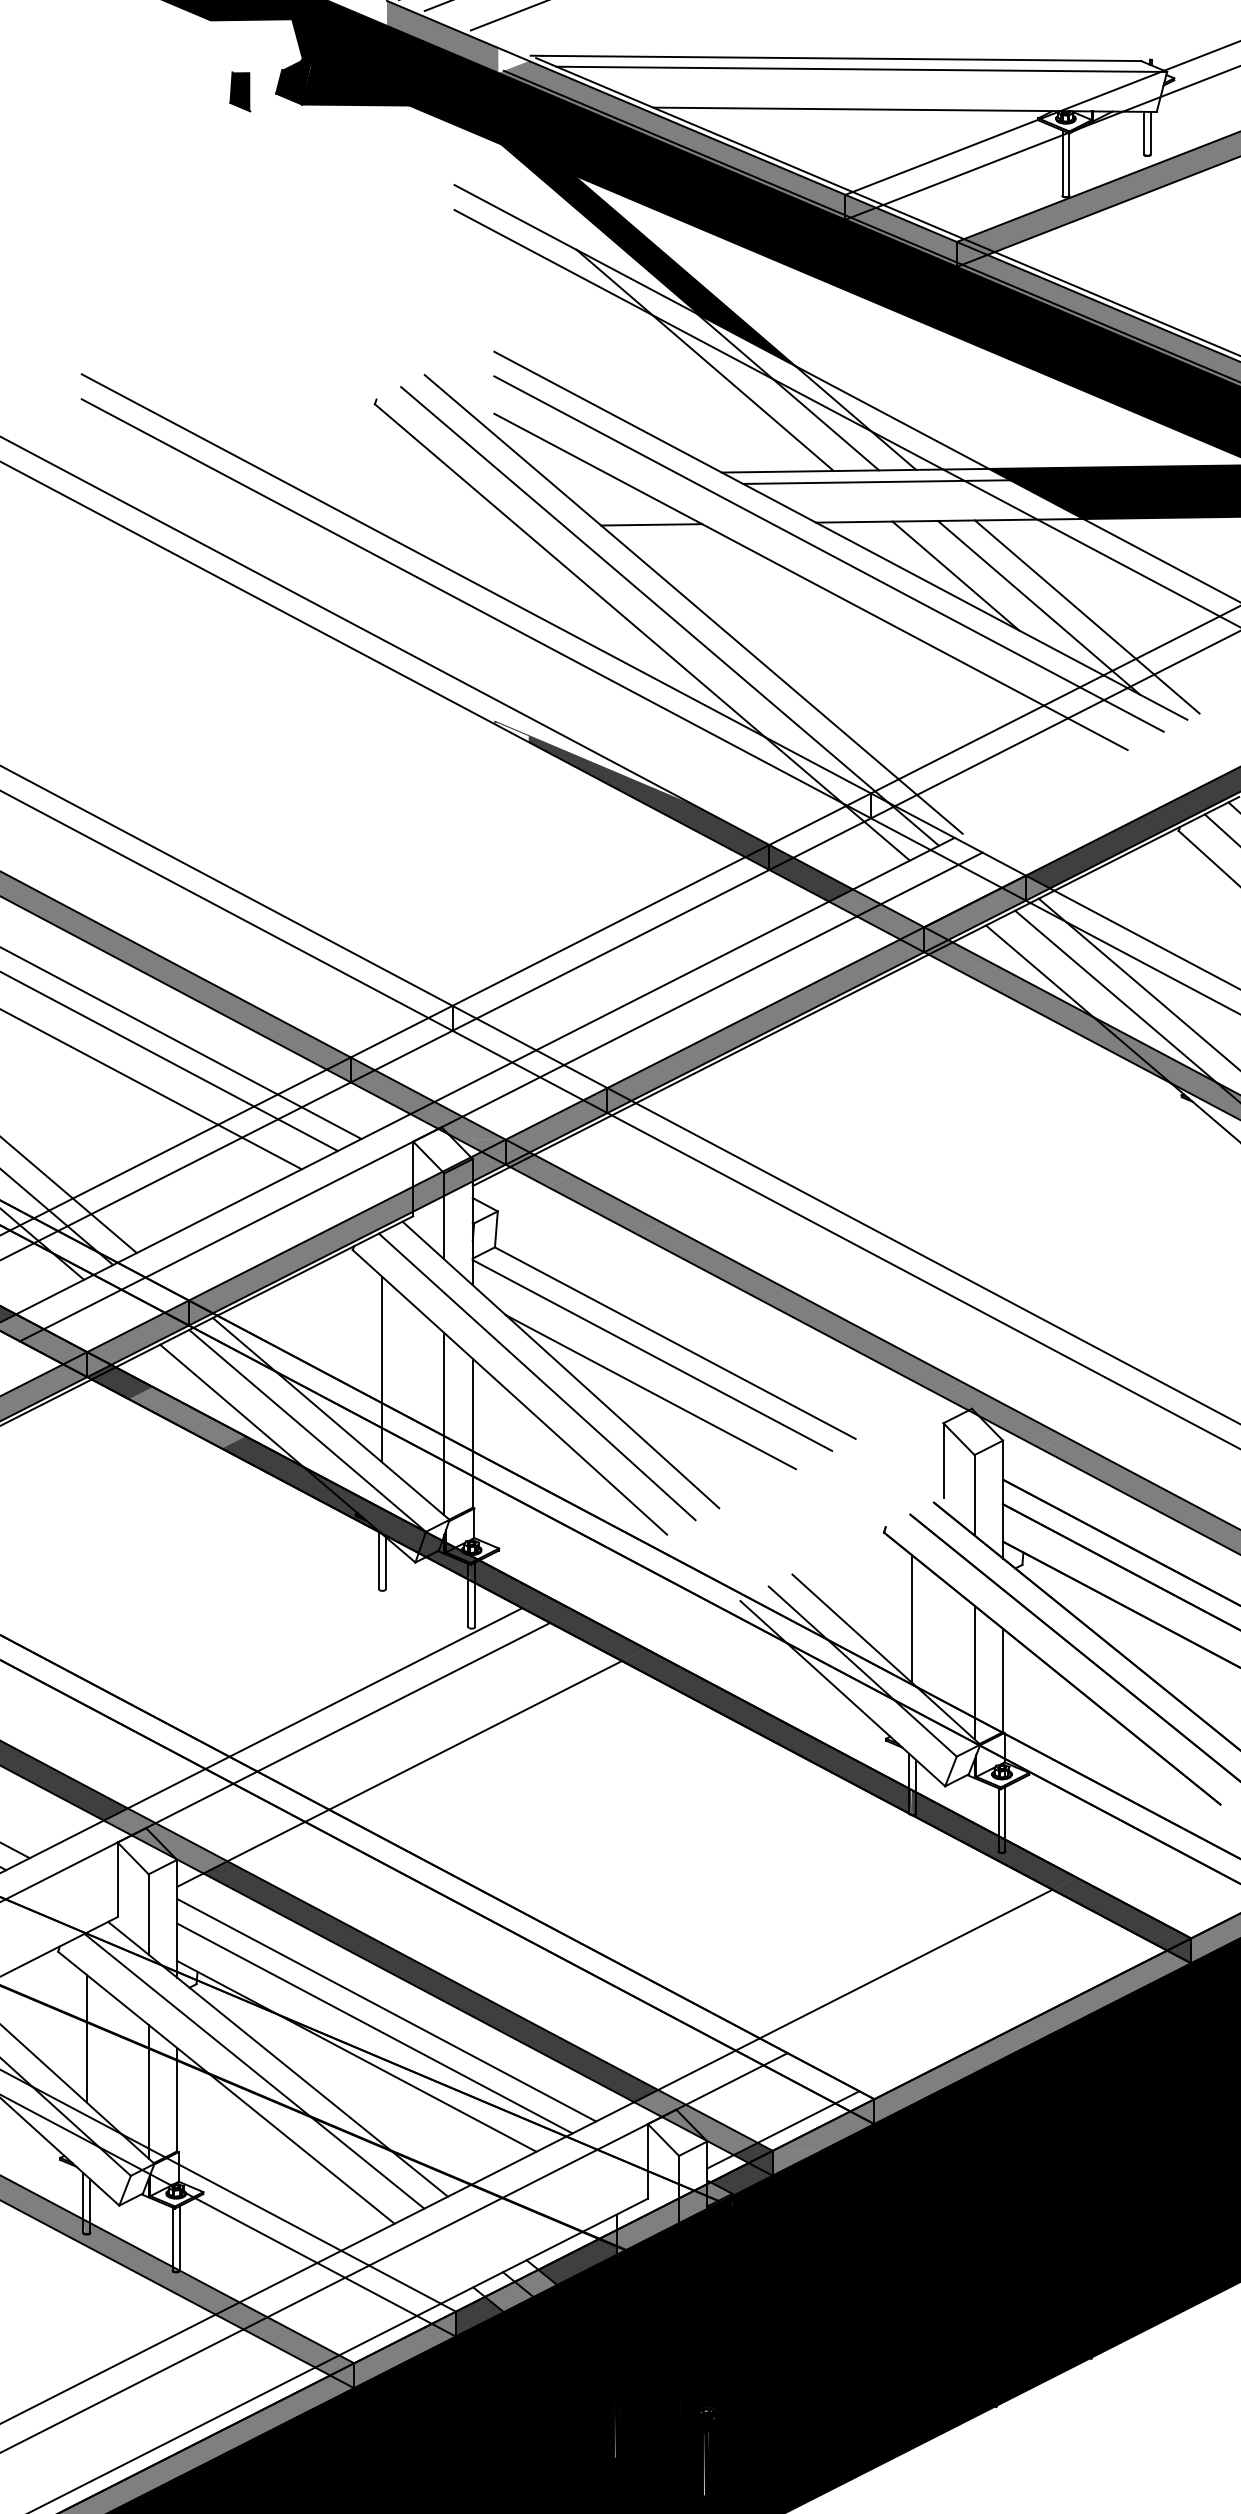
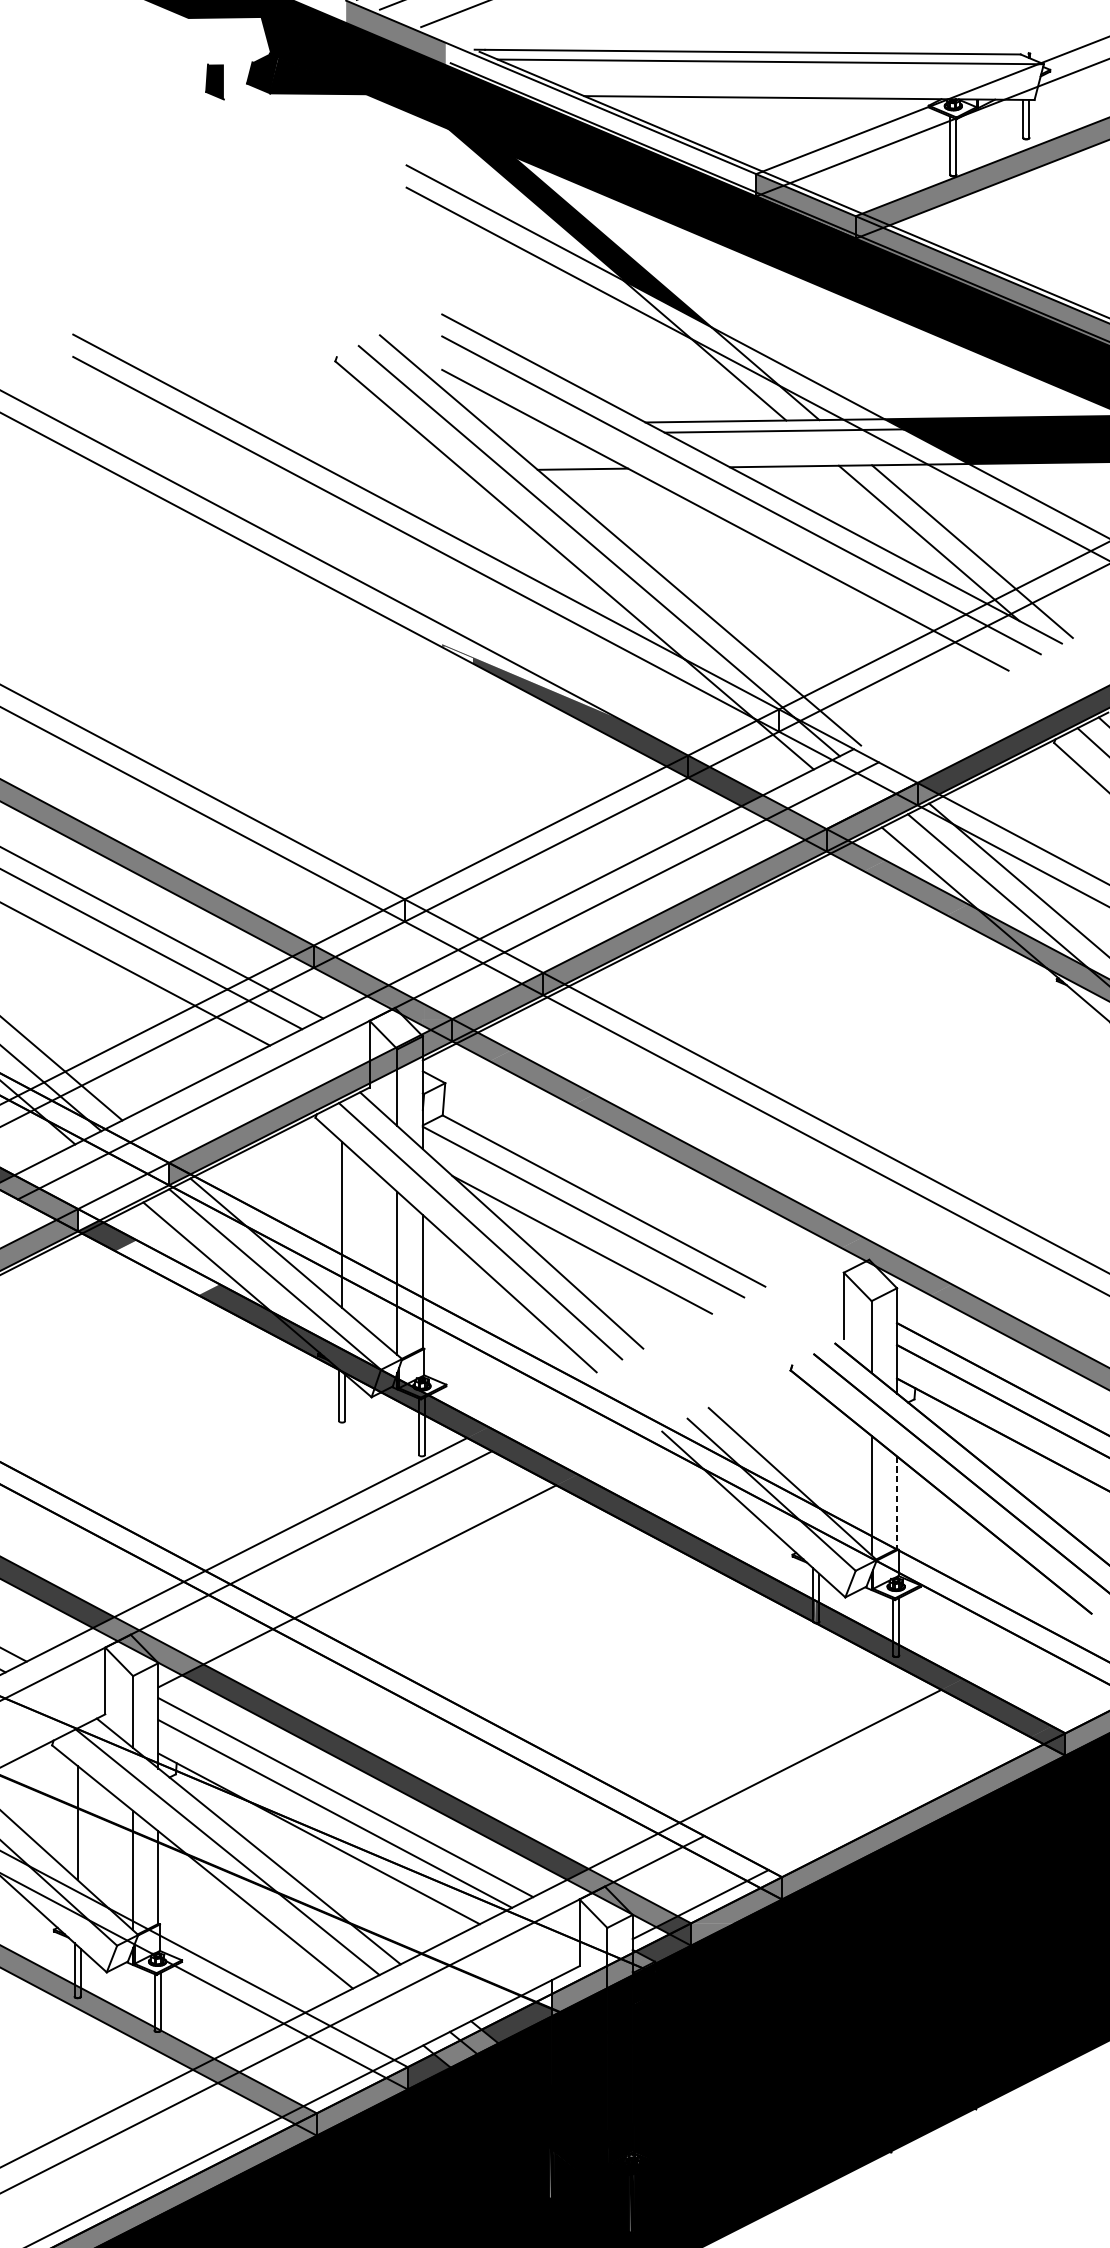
fill: (671, 140) -> (600, 125), removed
line: (704, 360) -> (630, 322), removed
line: (955, 575) -> (854, 514), removed
fill: (137, 1338) -> (123, 1196), removed
fill: (186, 1417) -> (166, 1267), removed
line: (912, 1619) -> (816, 1448), removed
line: (1002, 1681) -> (896, 1503), solid -> dashed
fill: (607, 2238) -> (543, 2001), removed

